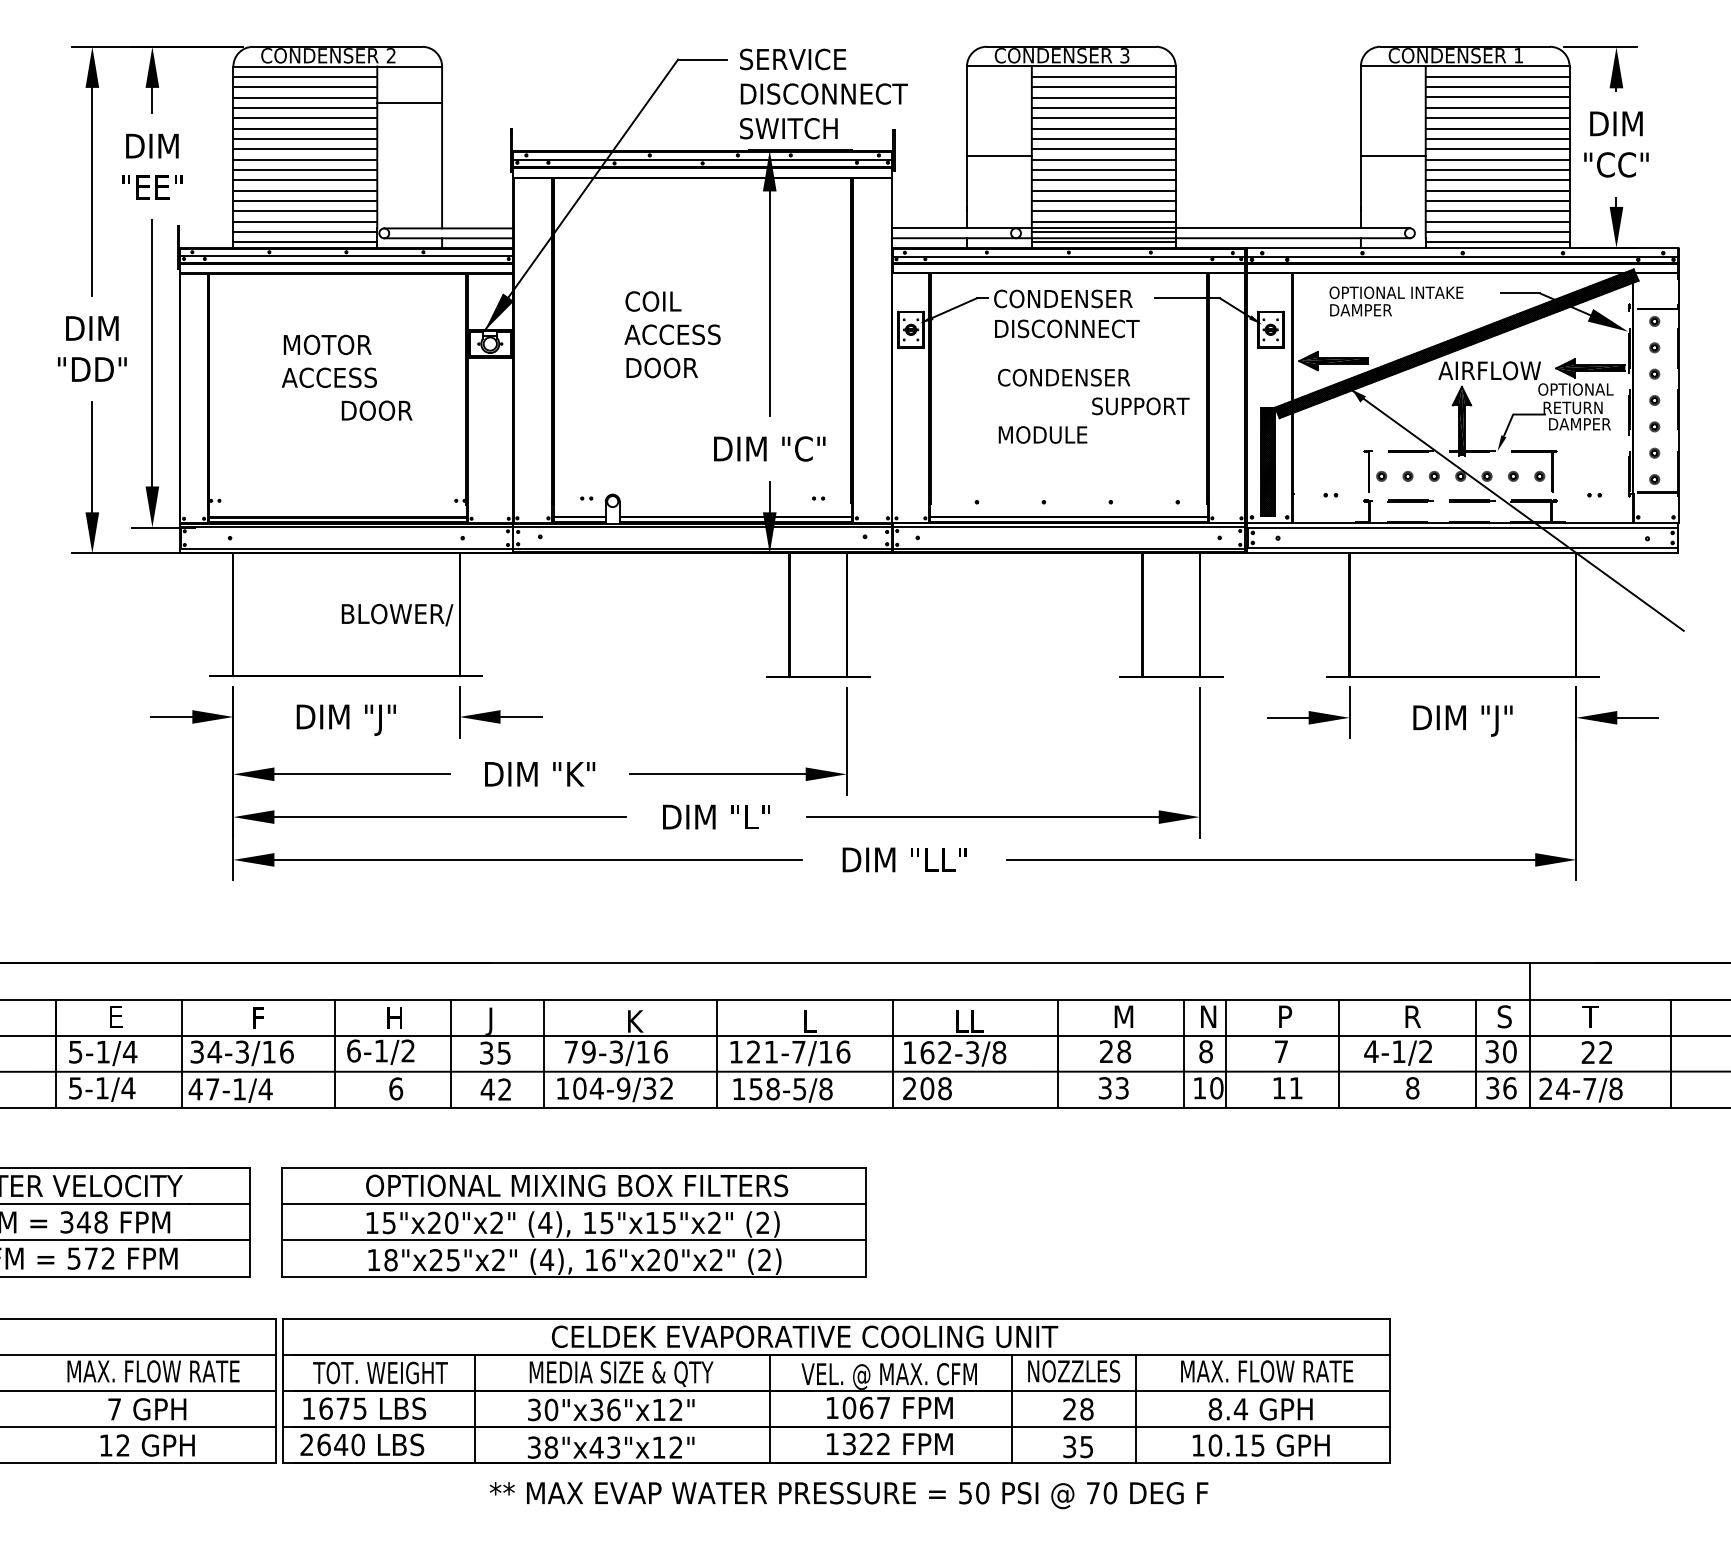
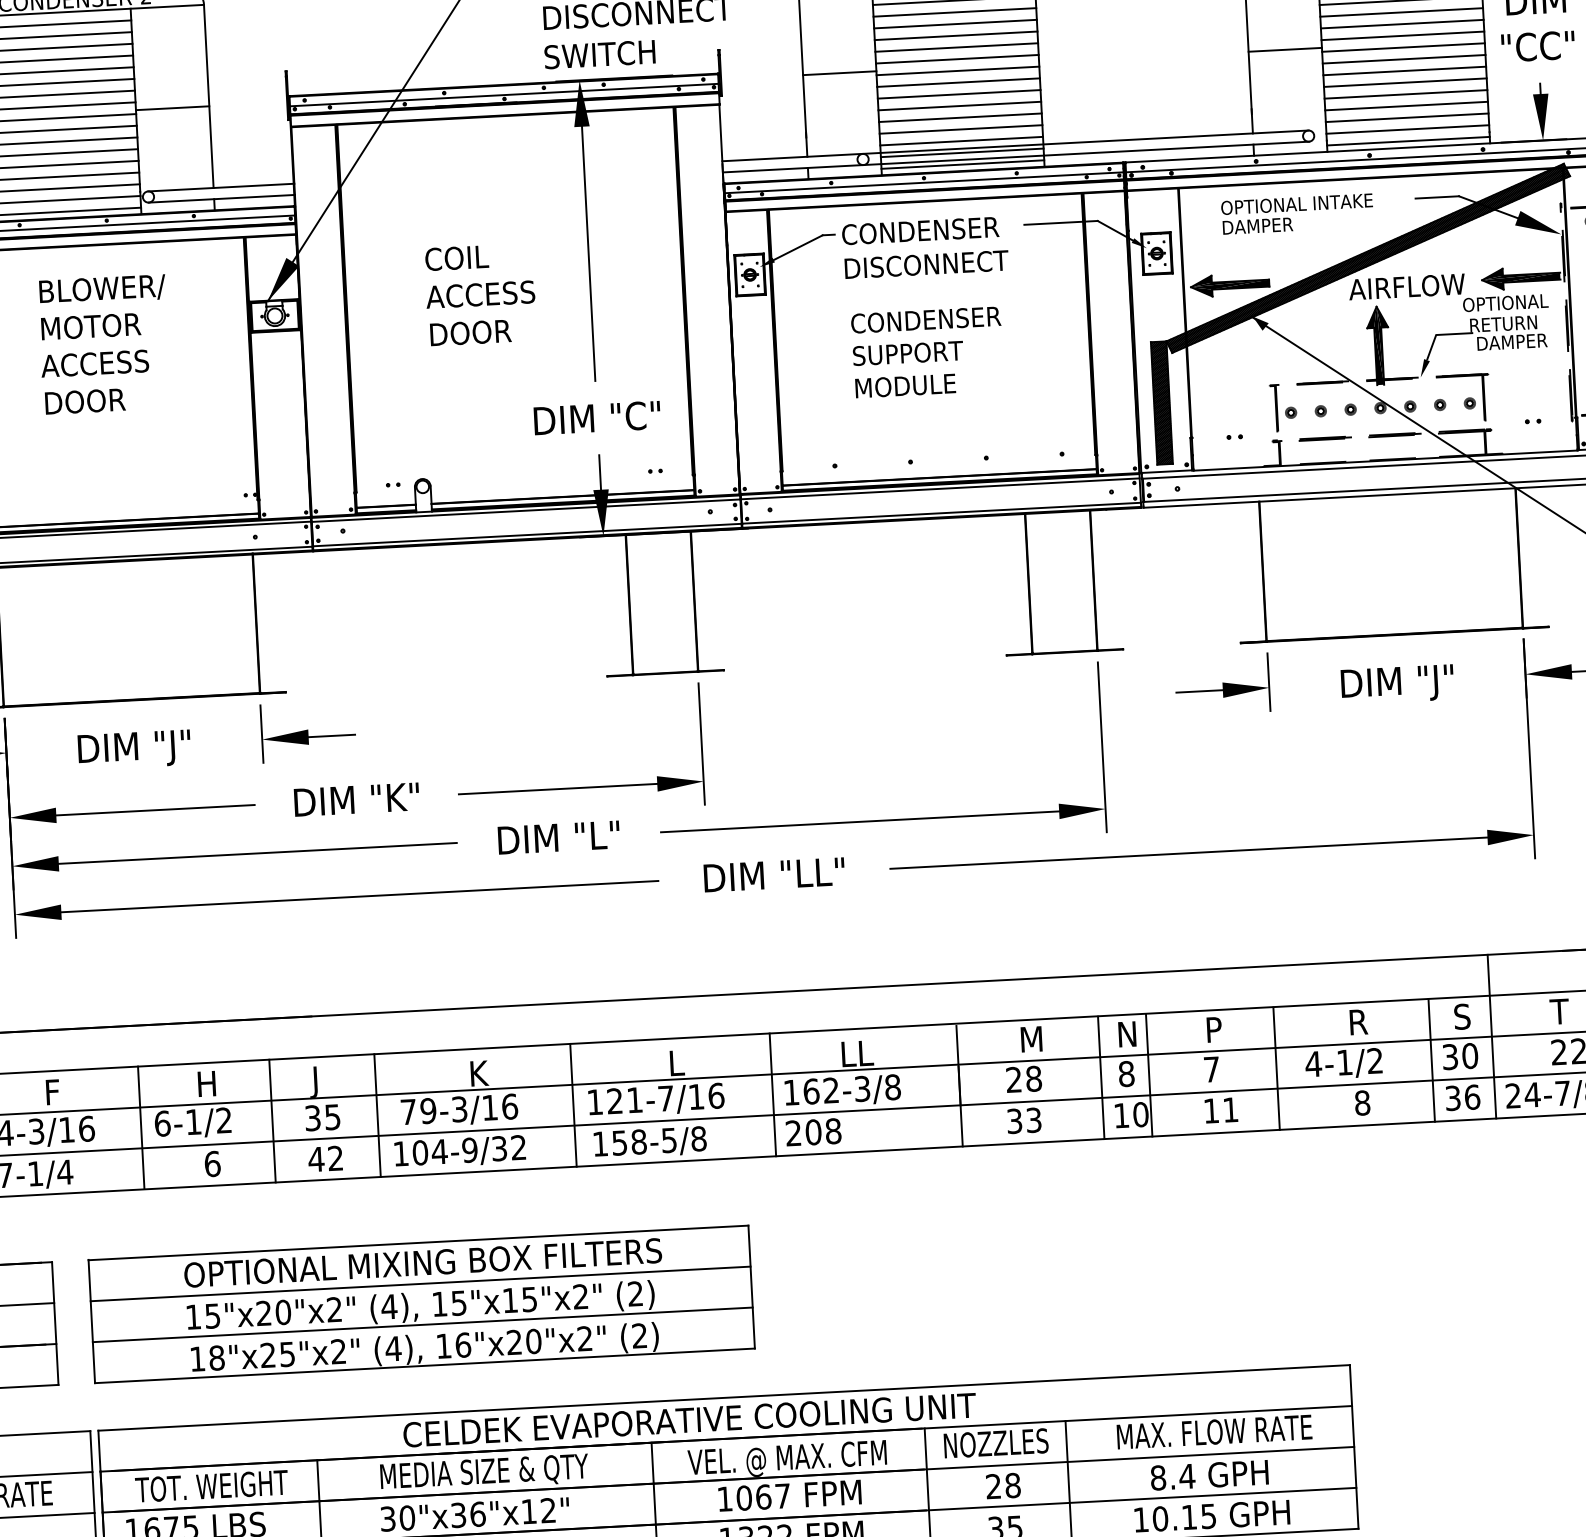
line: (409, 103) -> (172, 108), moved
text: (1140, 406) -> (907, 353), moved
text: (376, 410) -> (84, 401), moved
text: (397, 614) -> (102, 289), moved

